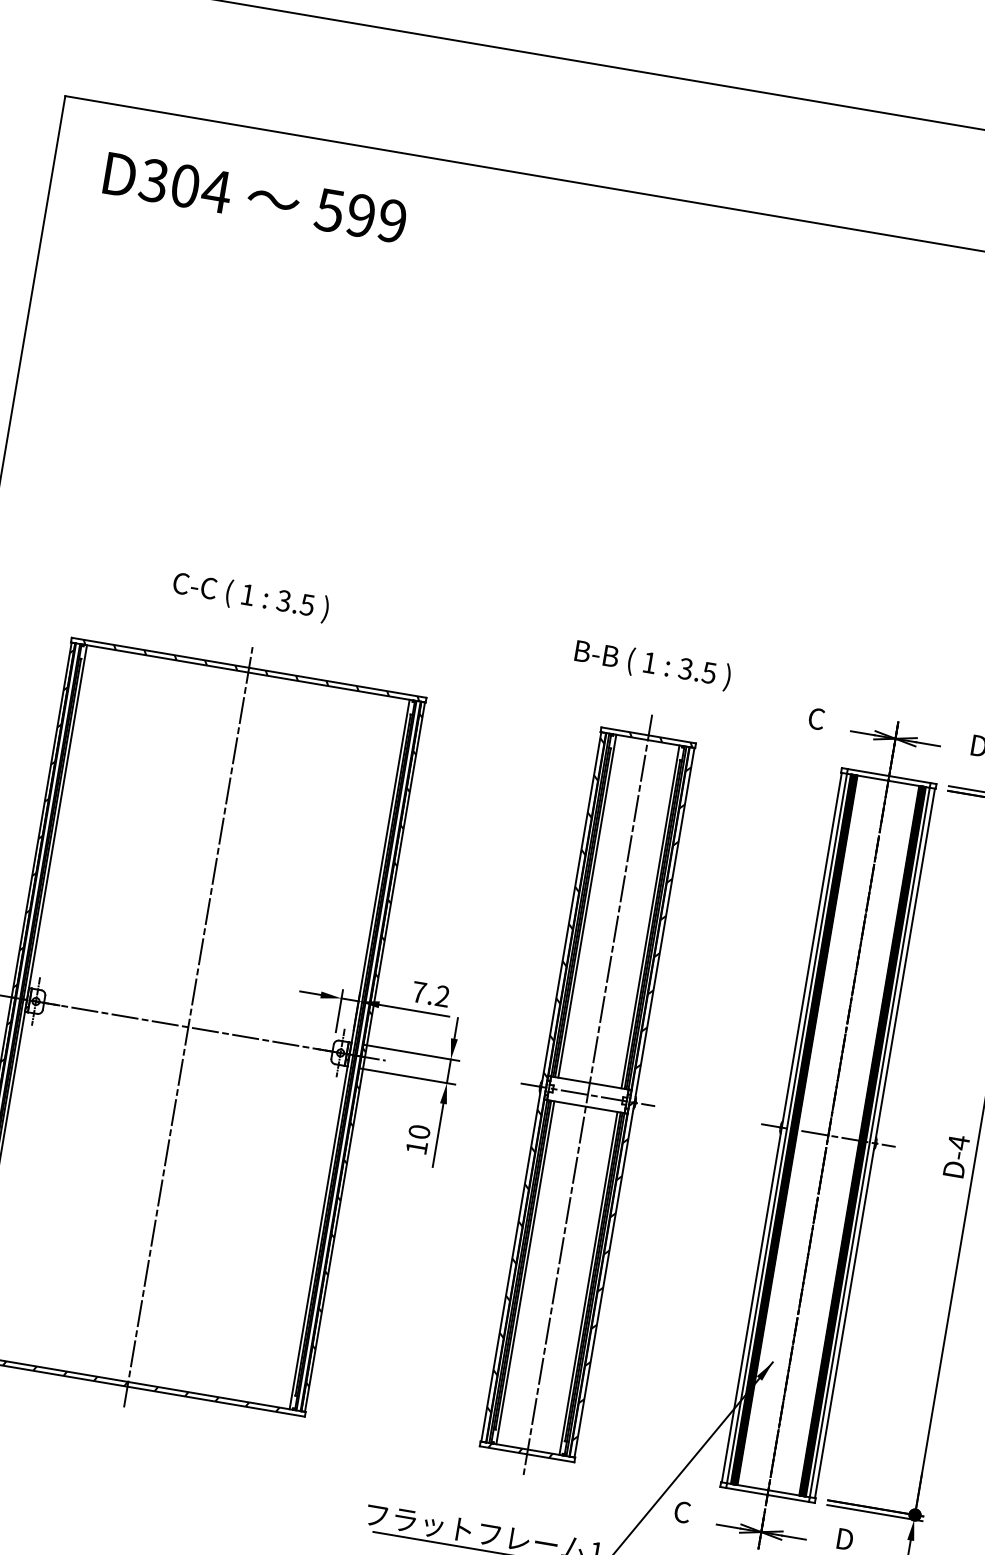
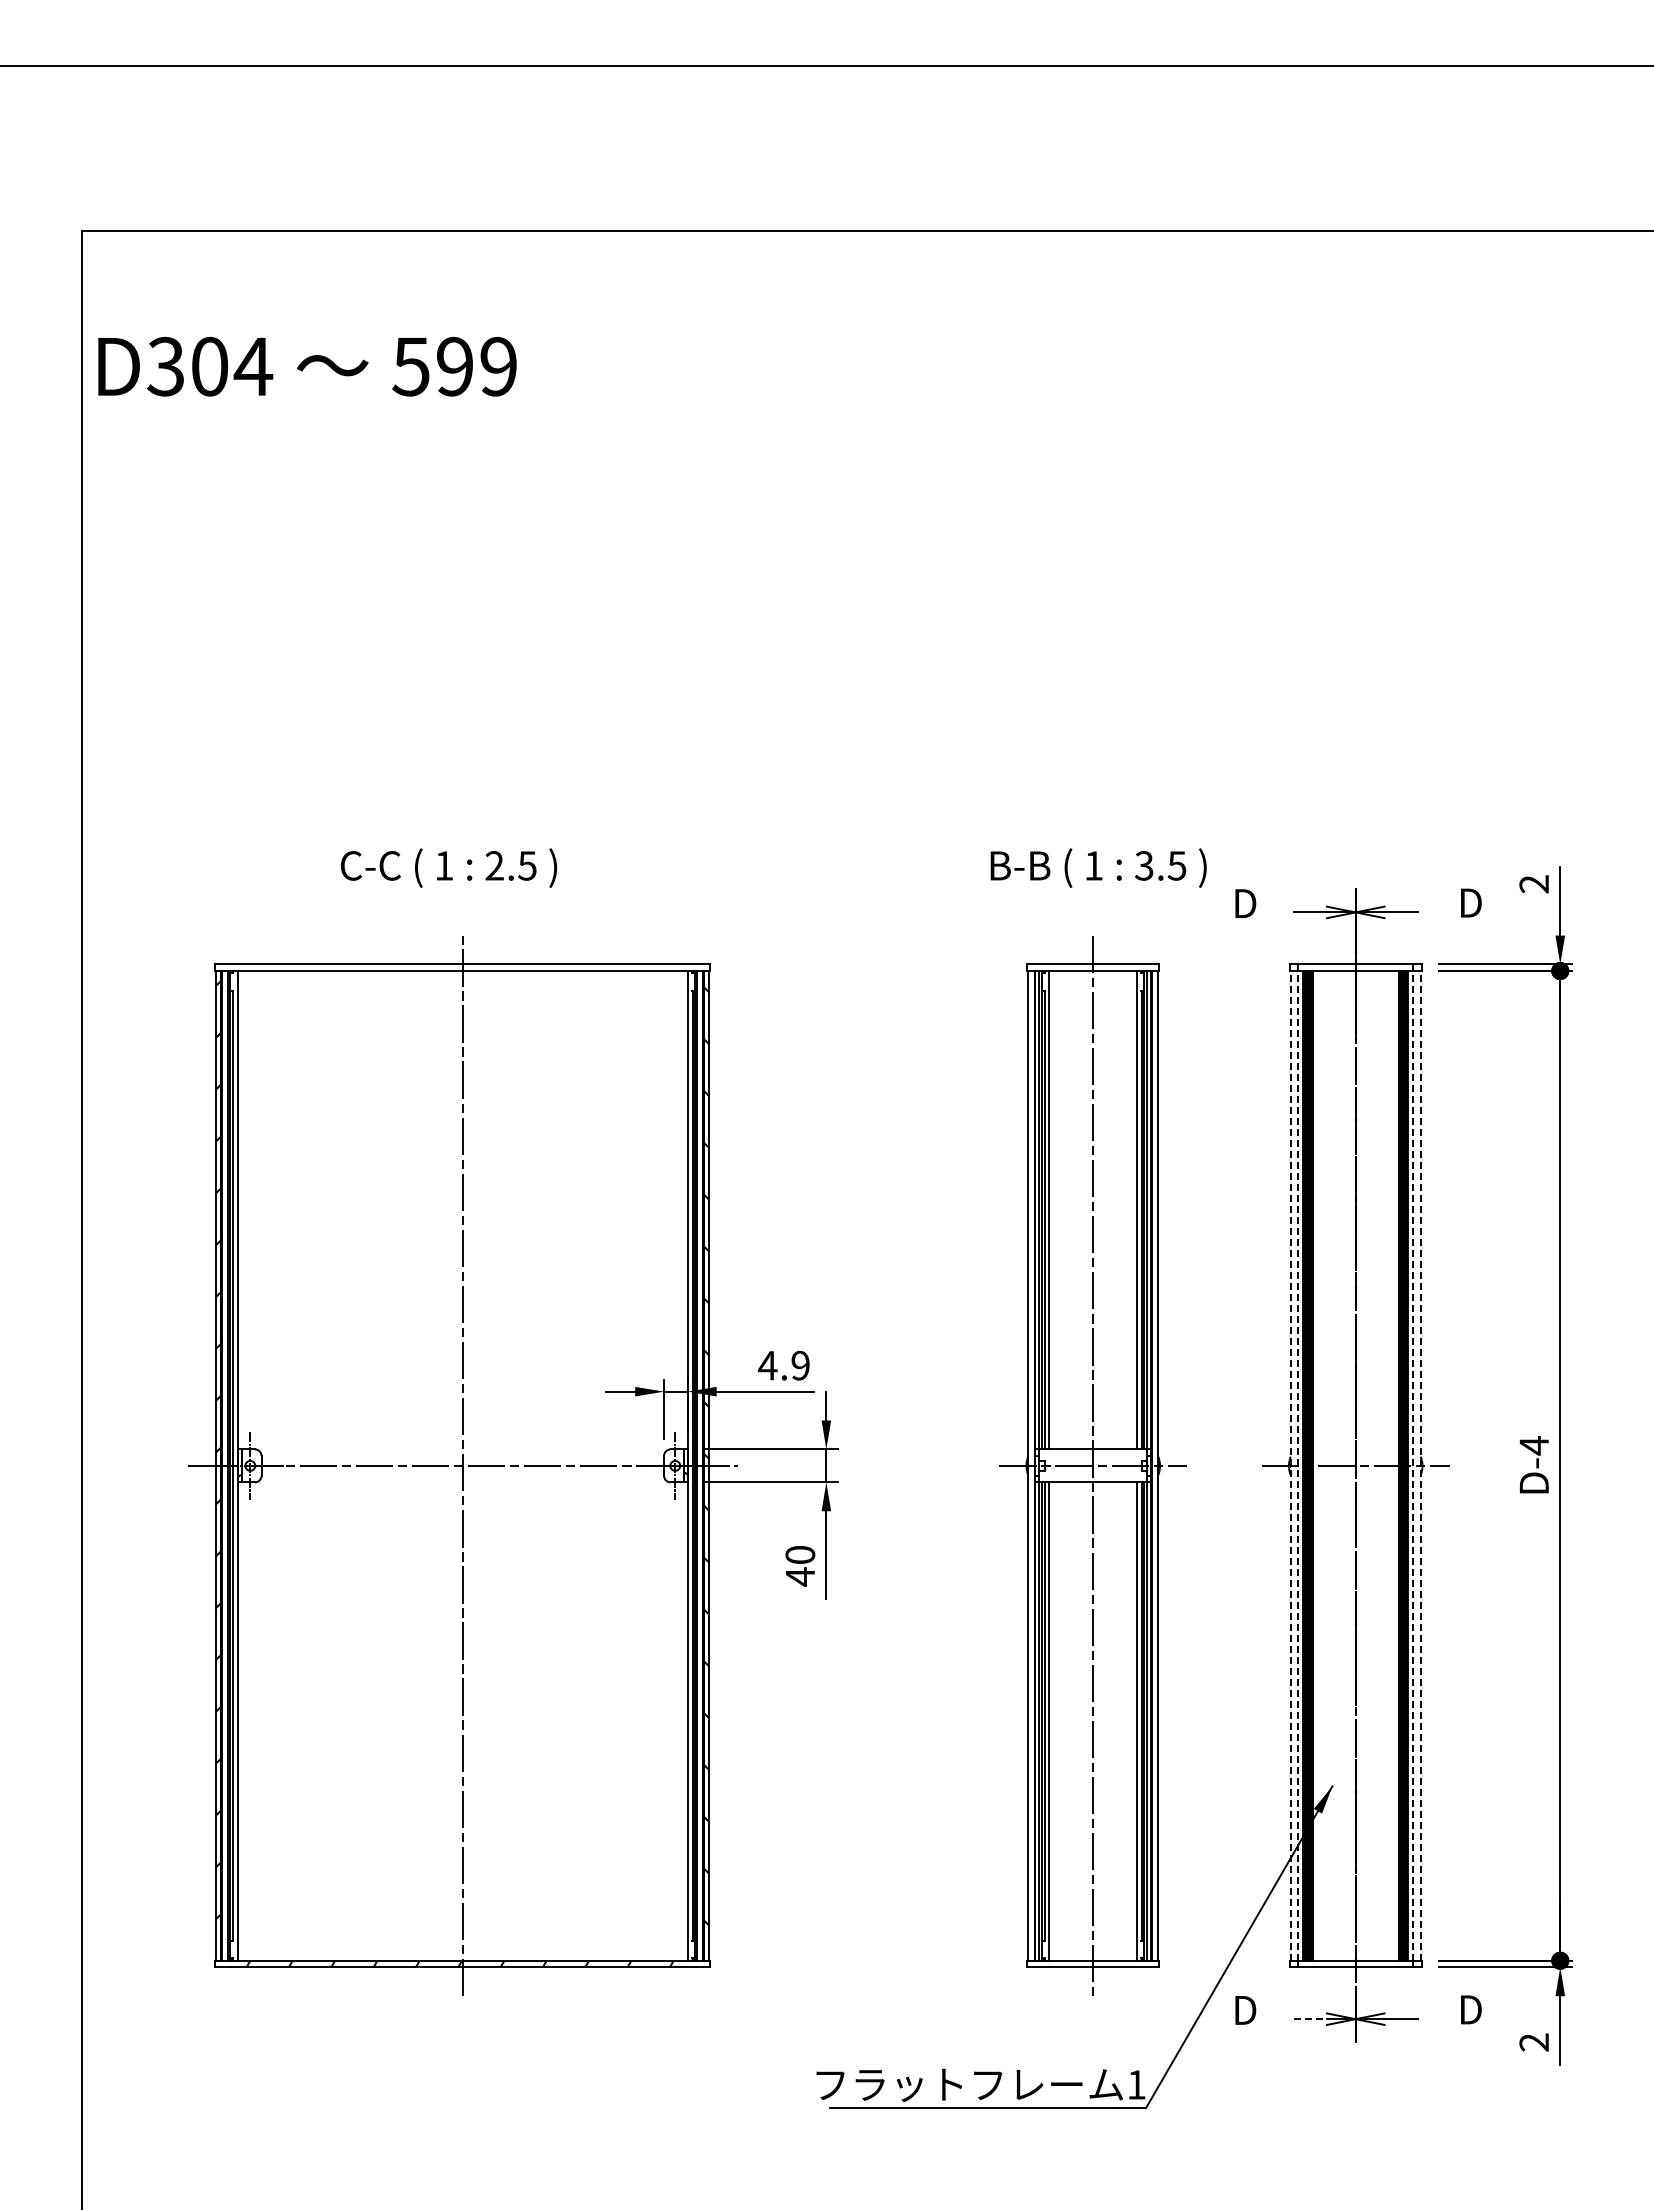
text: (255, 197) -> (307, 366), moved
text: (283, 600) -> (494, 865), 3.5 -> 2.5
text: (652, 664) -> (1098, 867), moved
hatch: (251, 670) -> (466, 967), removed
text: (816, 718) -> (1244, 903), C -> D
text: (430, 994) -> (783, 1365), 7.2 -> 4.9
part: (587, 1094) -> (1092, 1465), moved
line: (781, 1127) -> (1290, 1465), solid -> dashed
line: (787, 1128) -> (1298, 1465), solid -> dashed
line: (869, 1142) -> (1413, 1465), solid -> dashed
line: (874, 1143) -> (1420, 1465), solid -> dashed
text: (416, 1147) -> (800, 1576), 10 -> 40
text: (682, 1512) -> (1244, 2010), C -> D
line: (728, 1526) -> (1310, 2019), solid -> dashed

